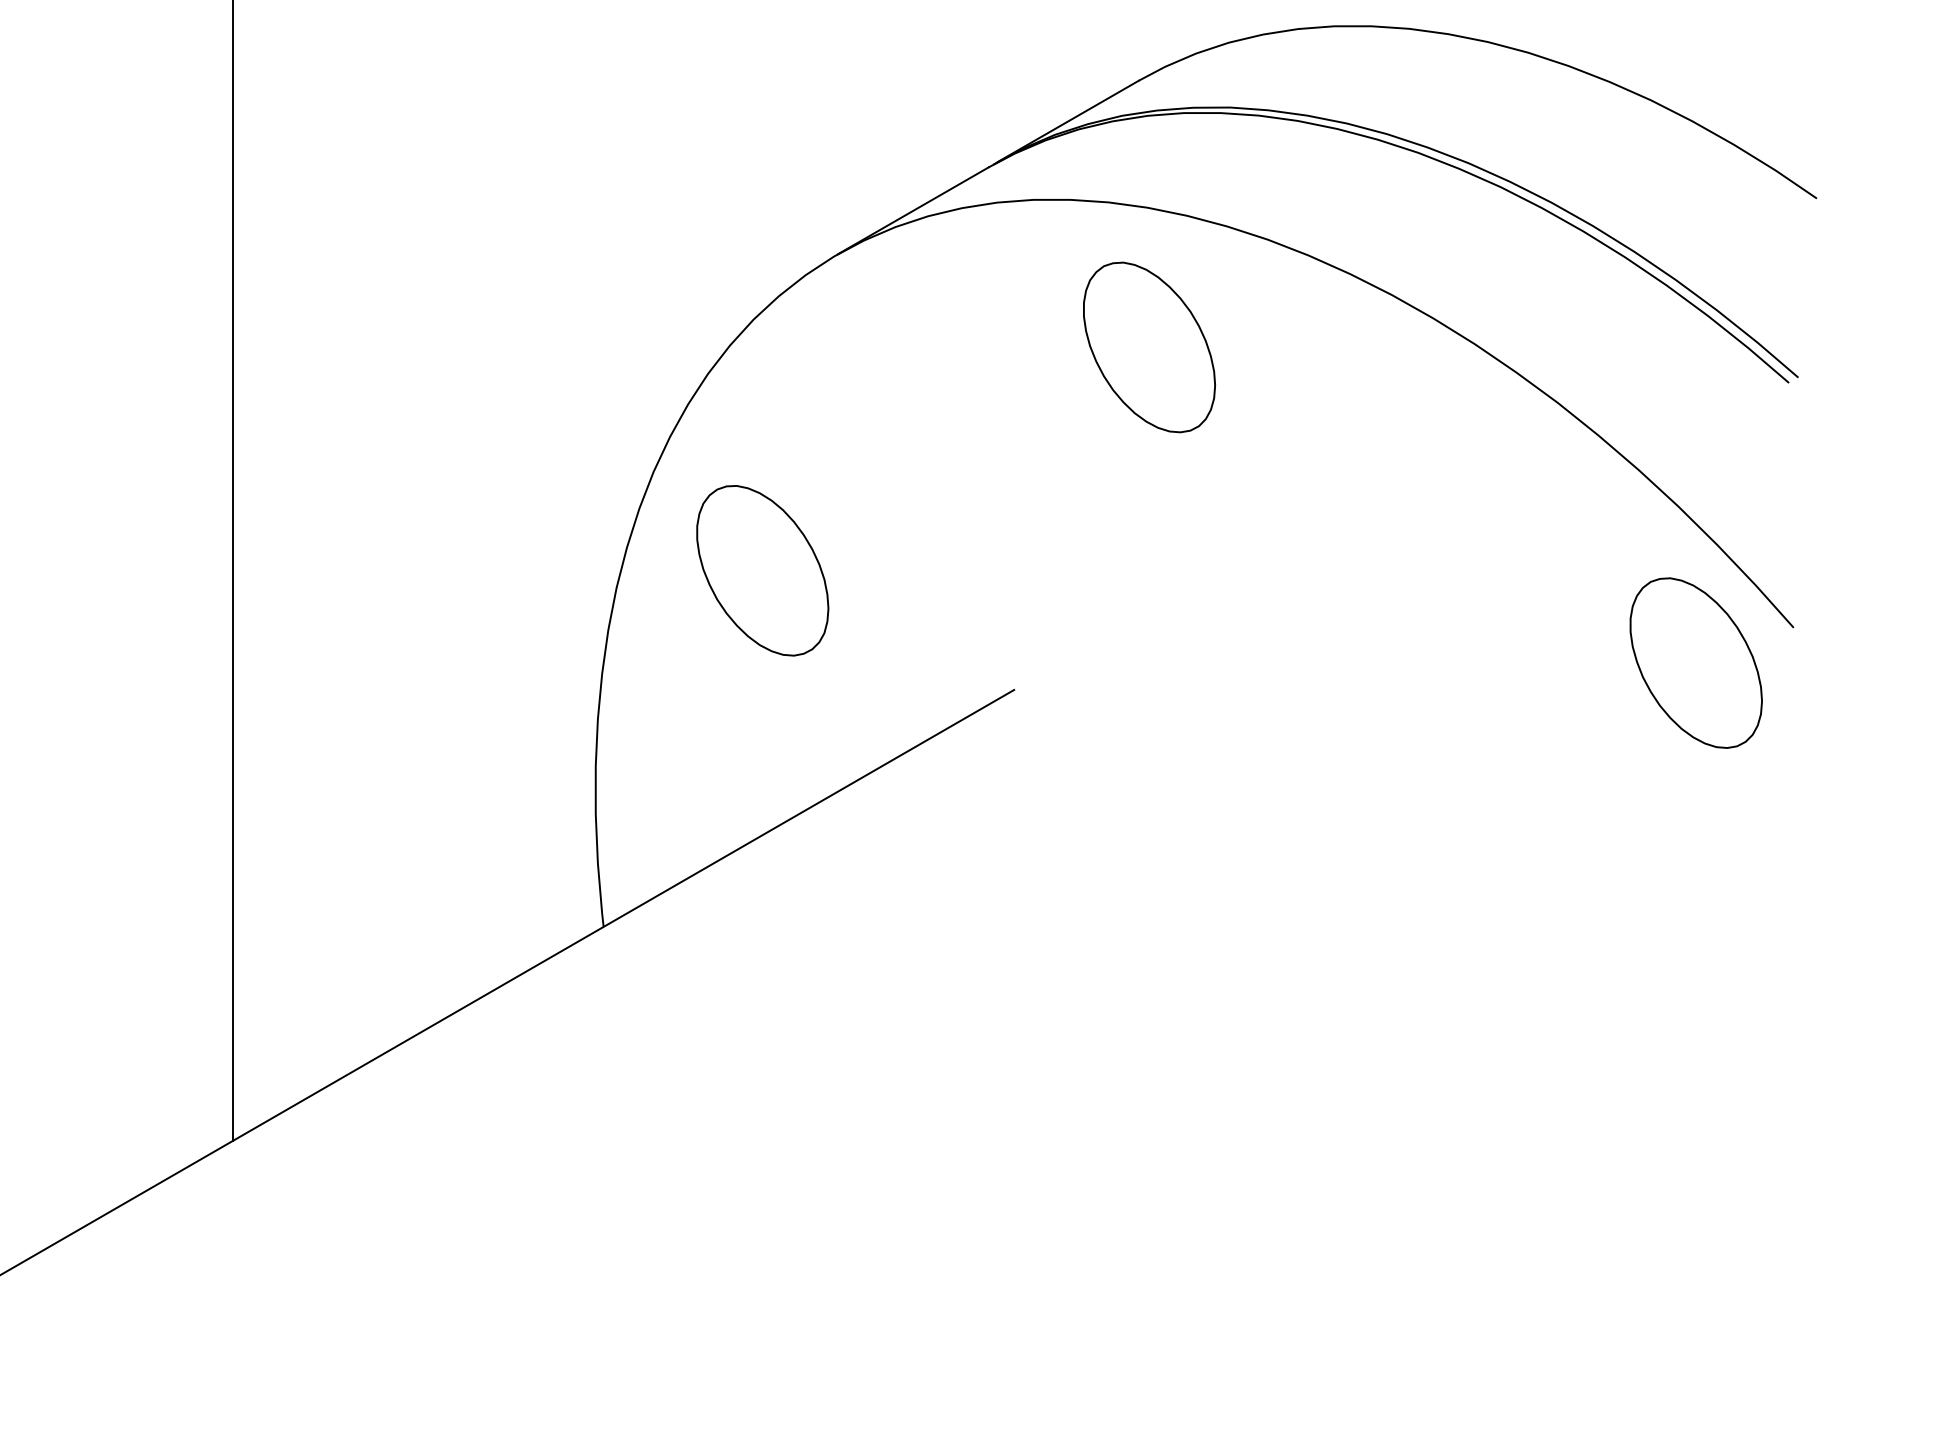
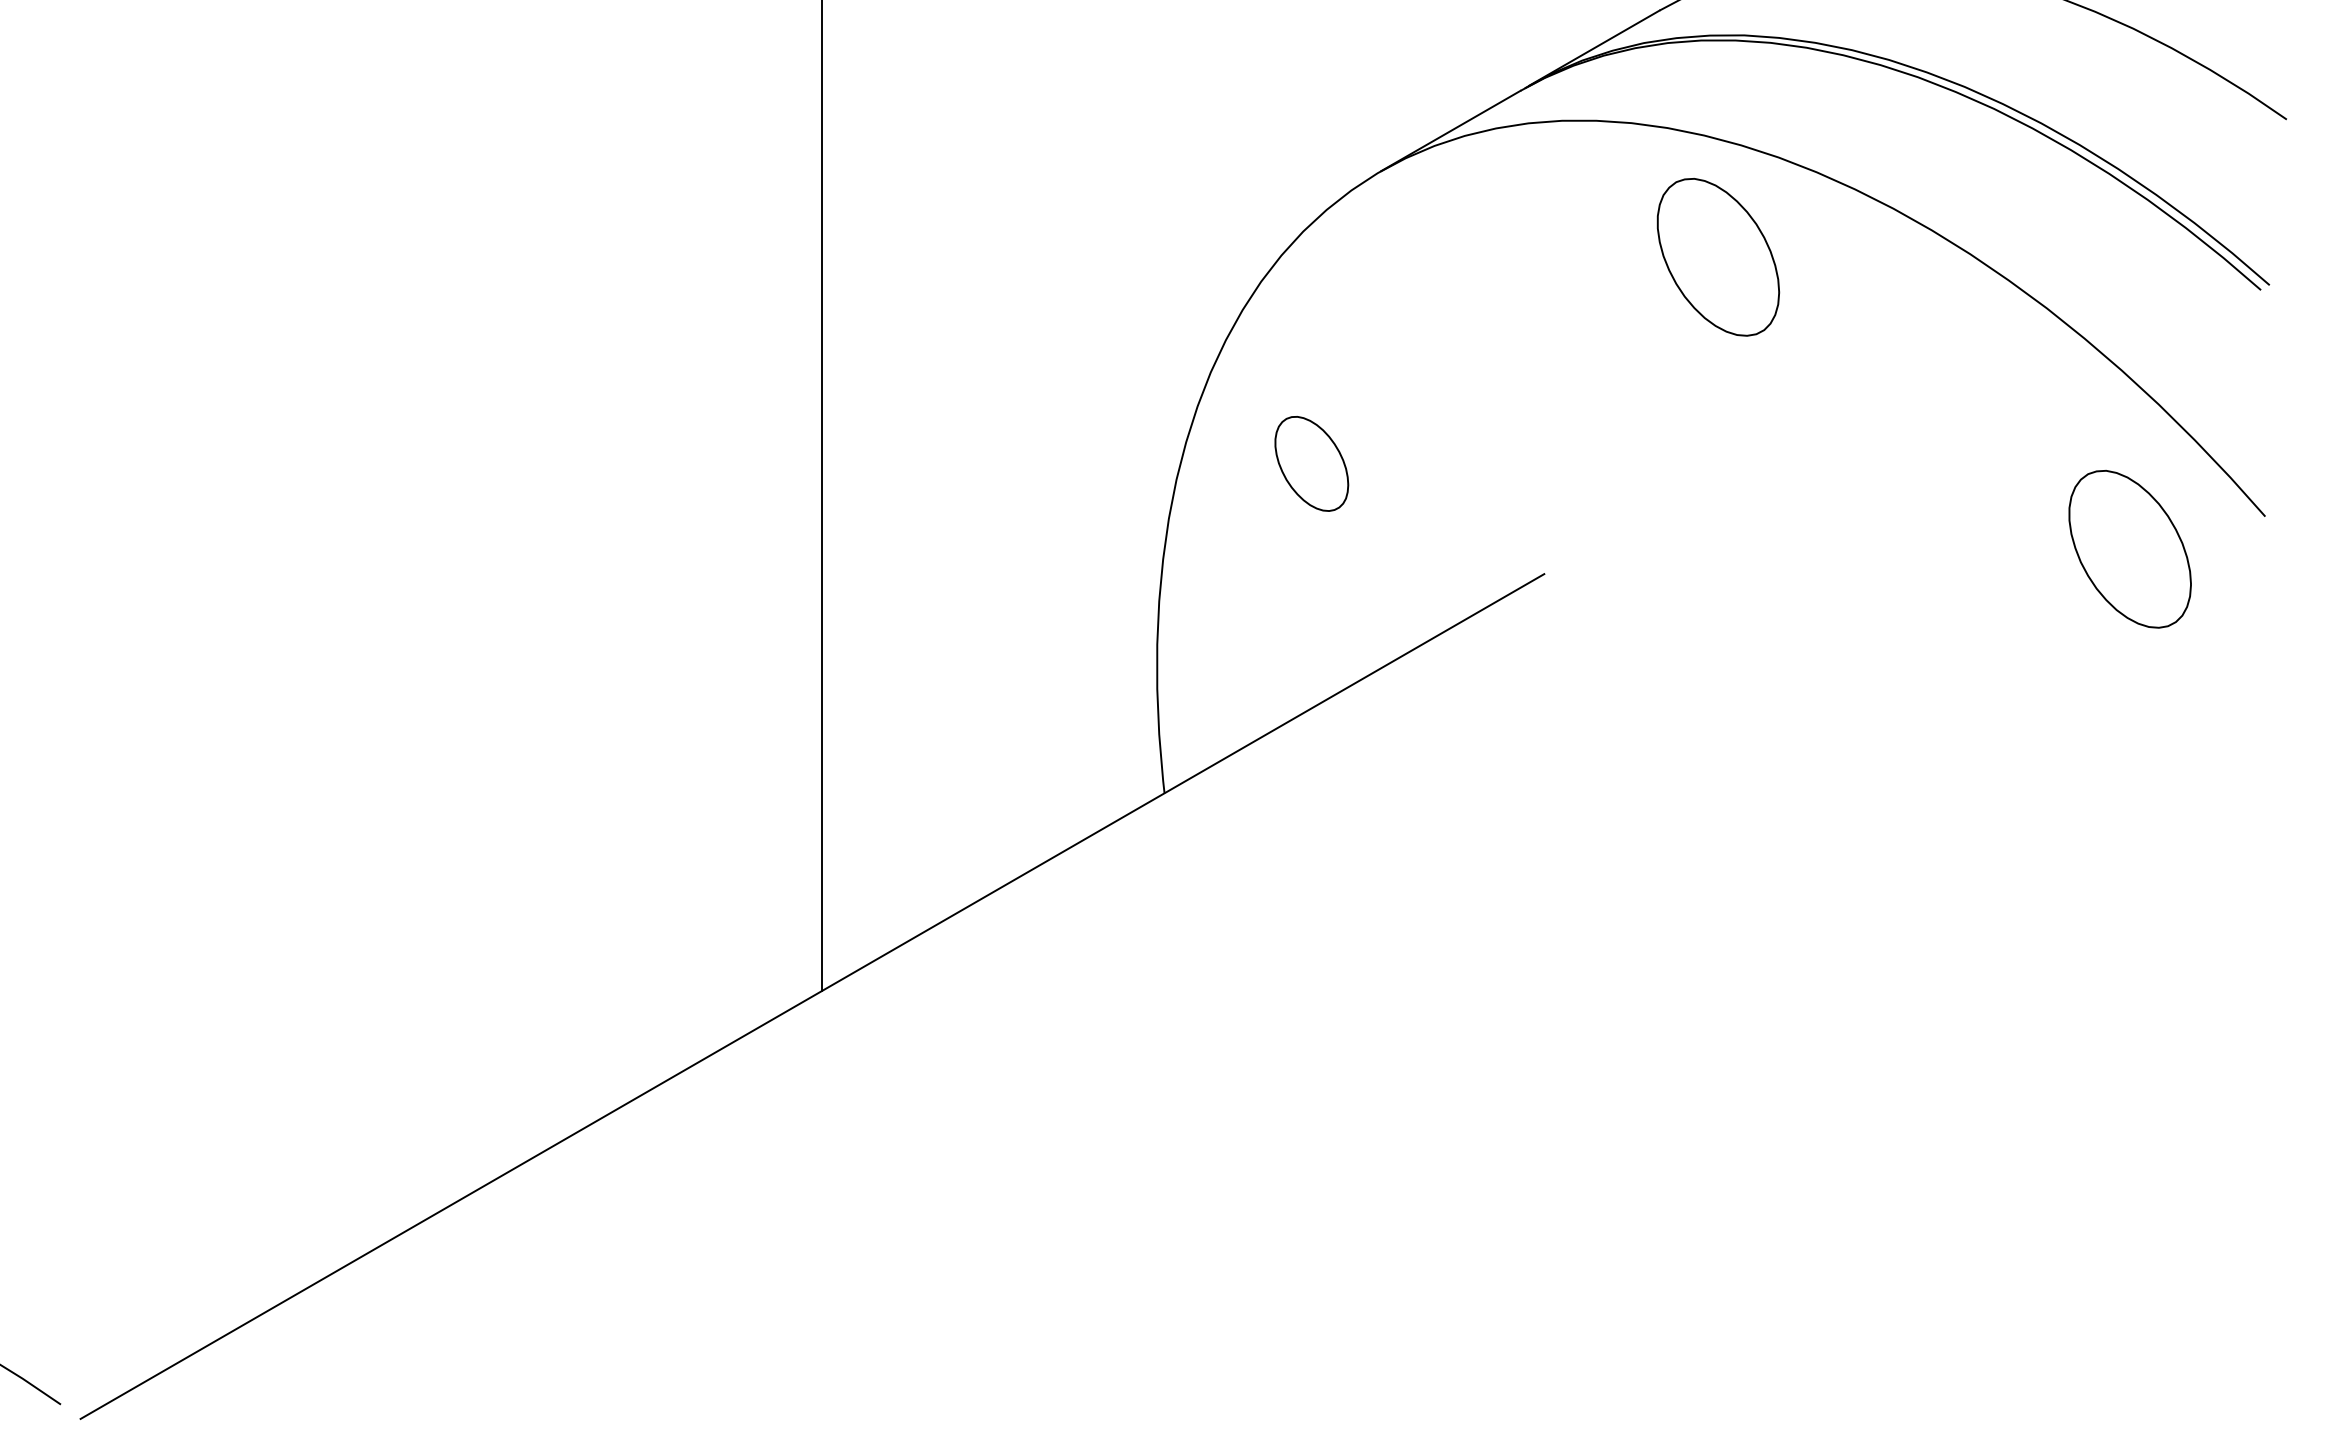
part: (1149, 347) -> (1718, 257), moved
part: (762, 570) -> (1311, 463), size x0.6
part: (1695, 663) -> (2129, 549), moved

